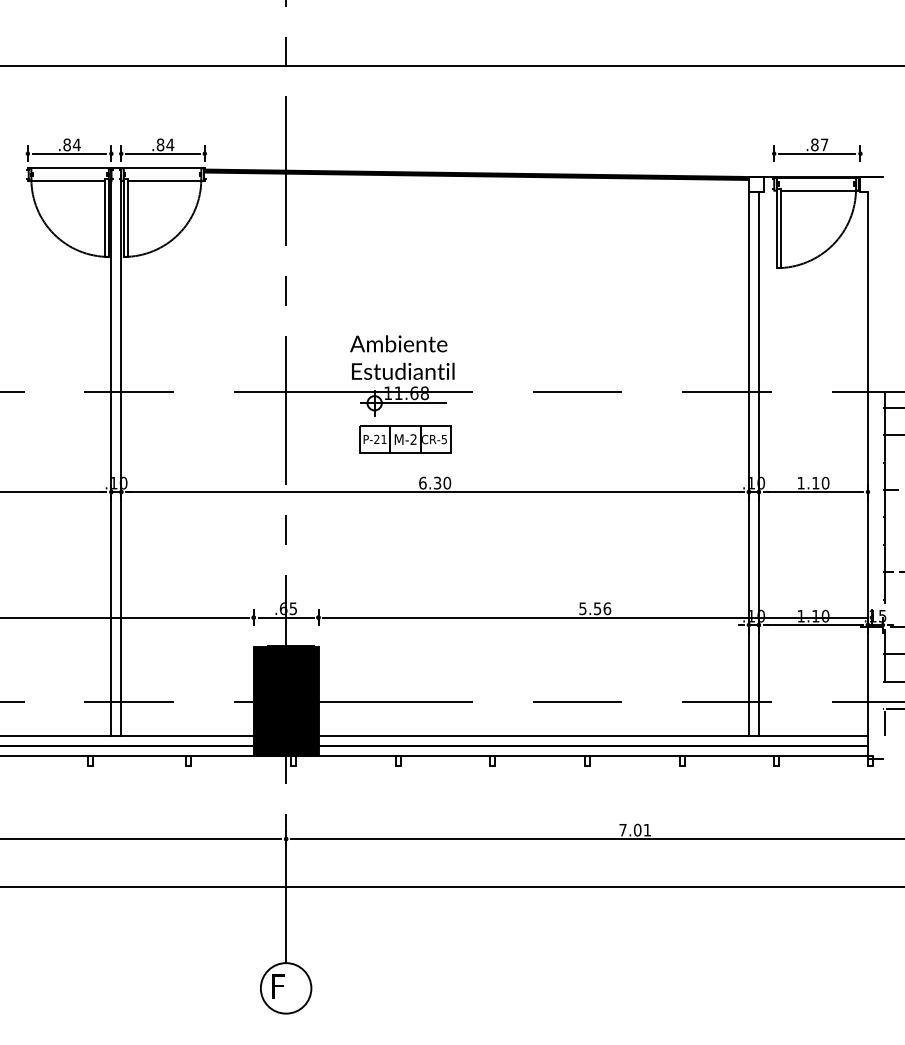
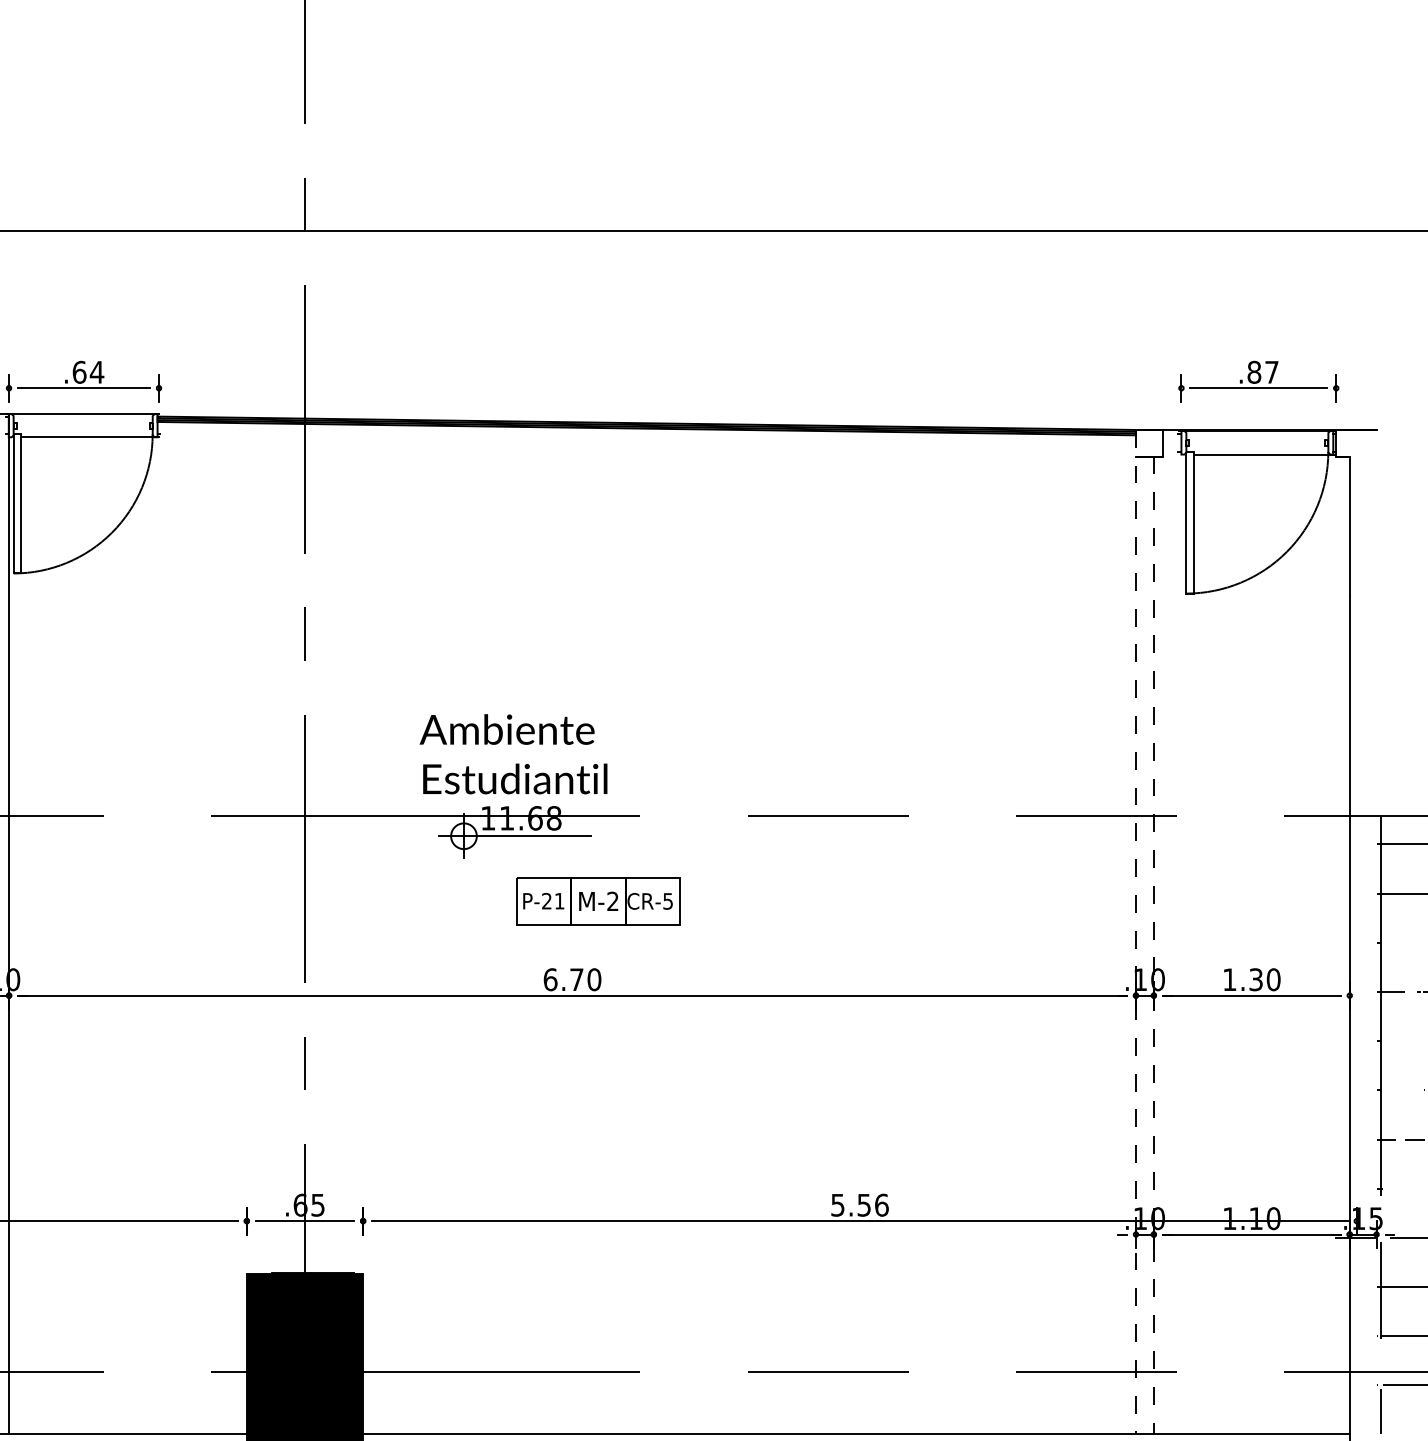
text: (160, 144) -> (79, 371), .84 -> .64
part: (405, 439) -> (598, 901), moved
line: (748, 456) -> (1135, 931), solid -> dashed
line: (758, 464) -> (1153, 946), solid -> dashed
text: (437, 482) -> (576, 978), 6.30 -> 6.70
text: (815, 482) -> (1255, 978), 1.10 -> 1.30

